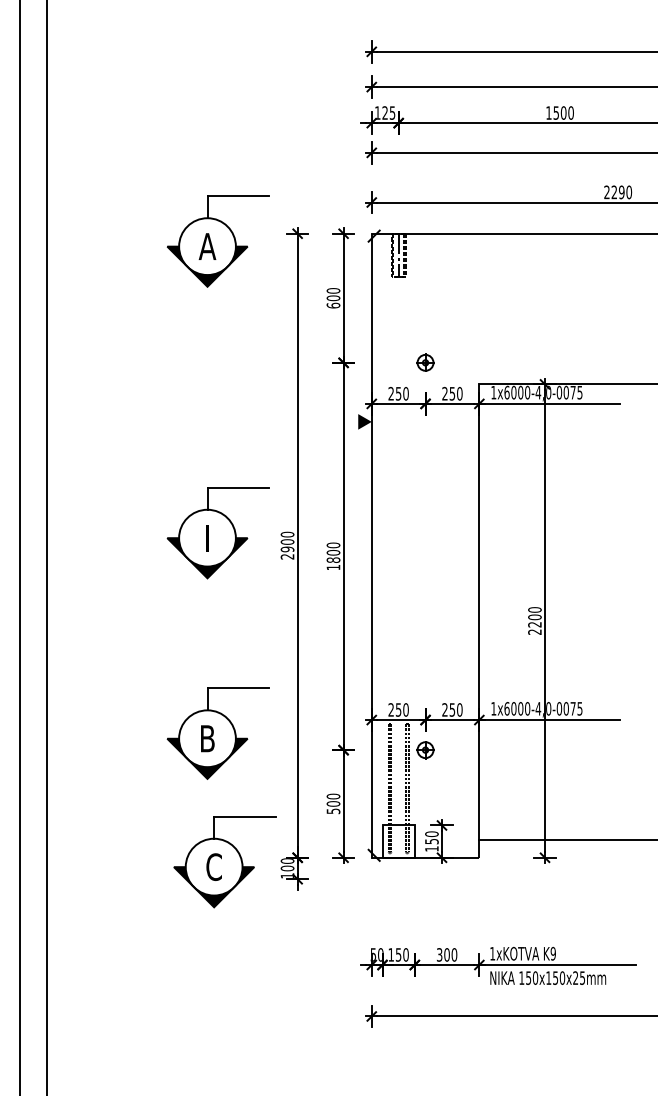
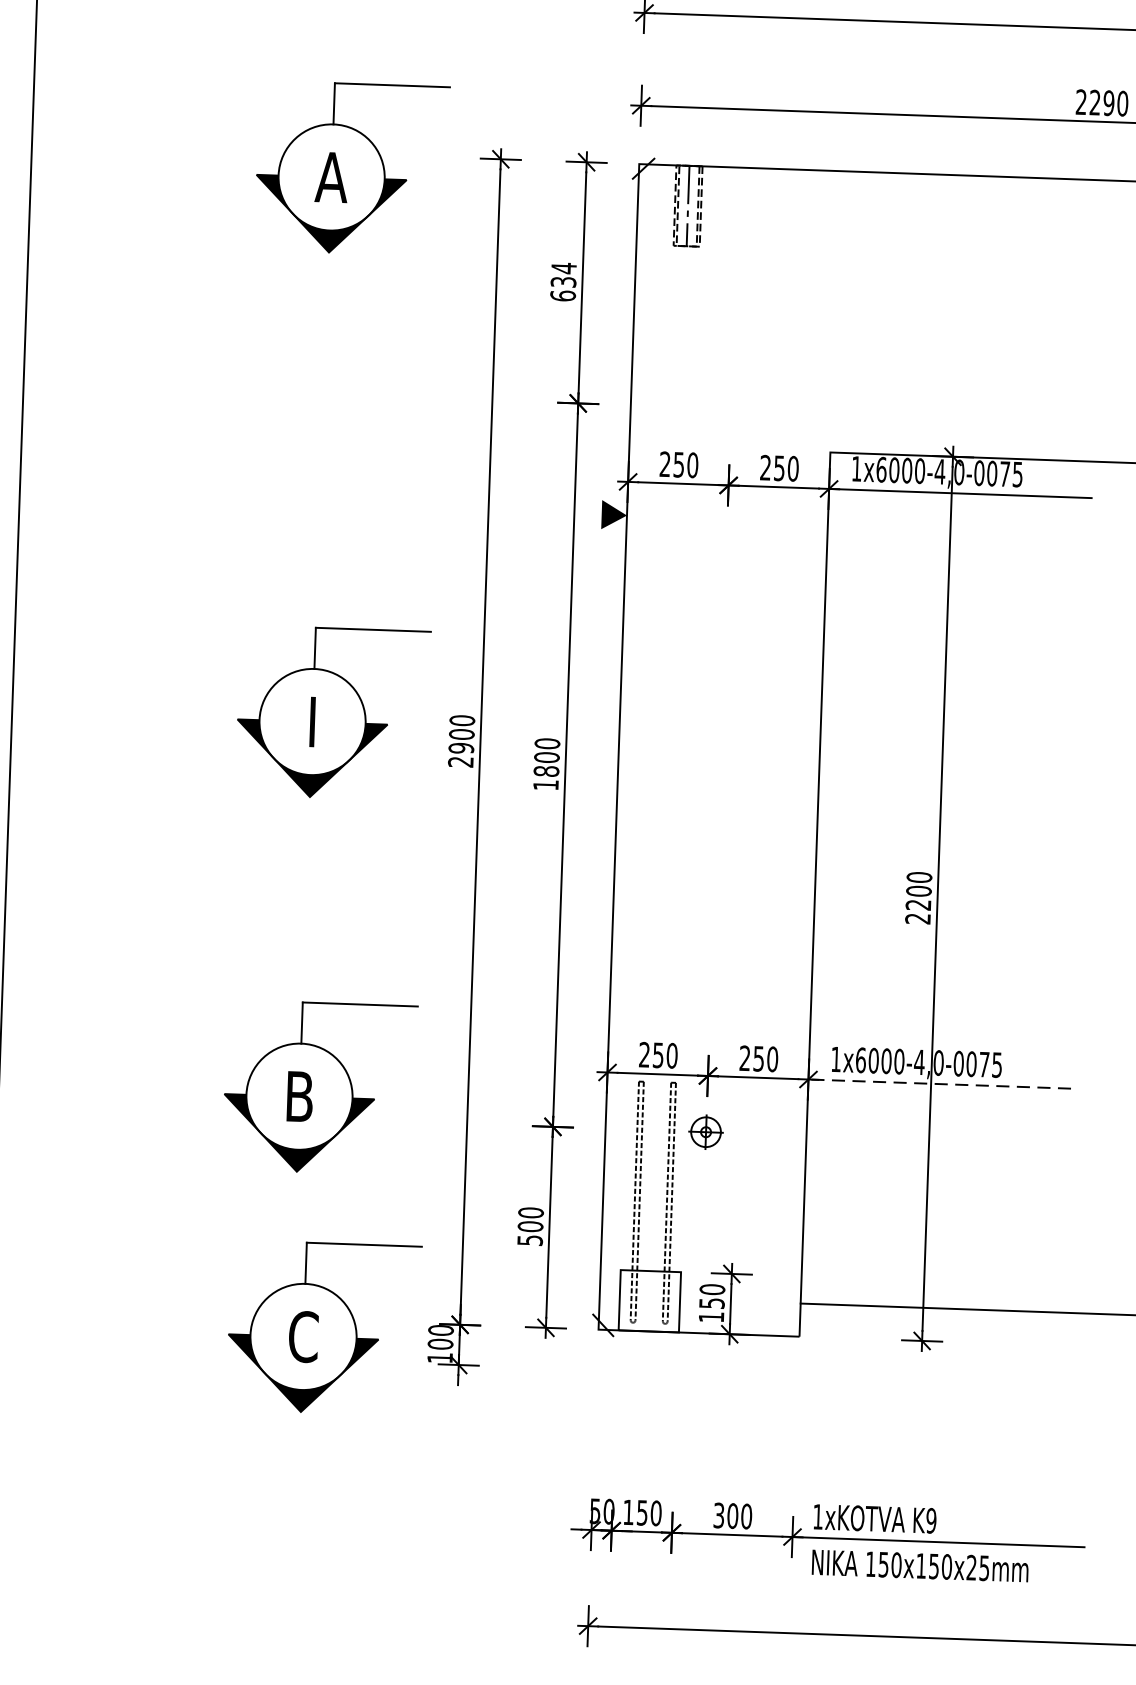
text: (333, 294) -> (563, 275), 600 -> 634
part: (425, 362) -> (731, 408), removed
line: (549, 720) -> (939, 1084), solid -> dashed

